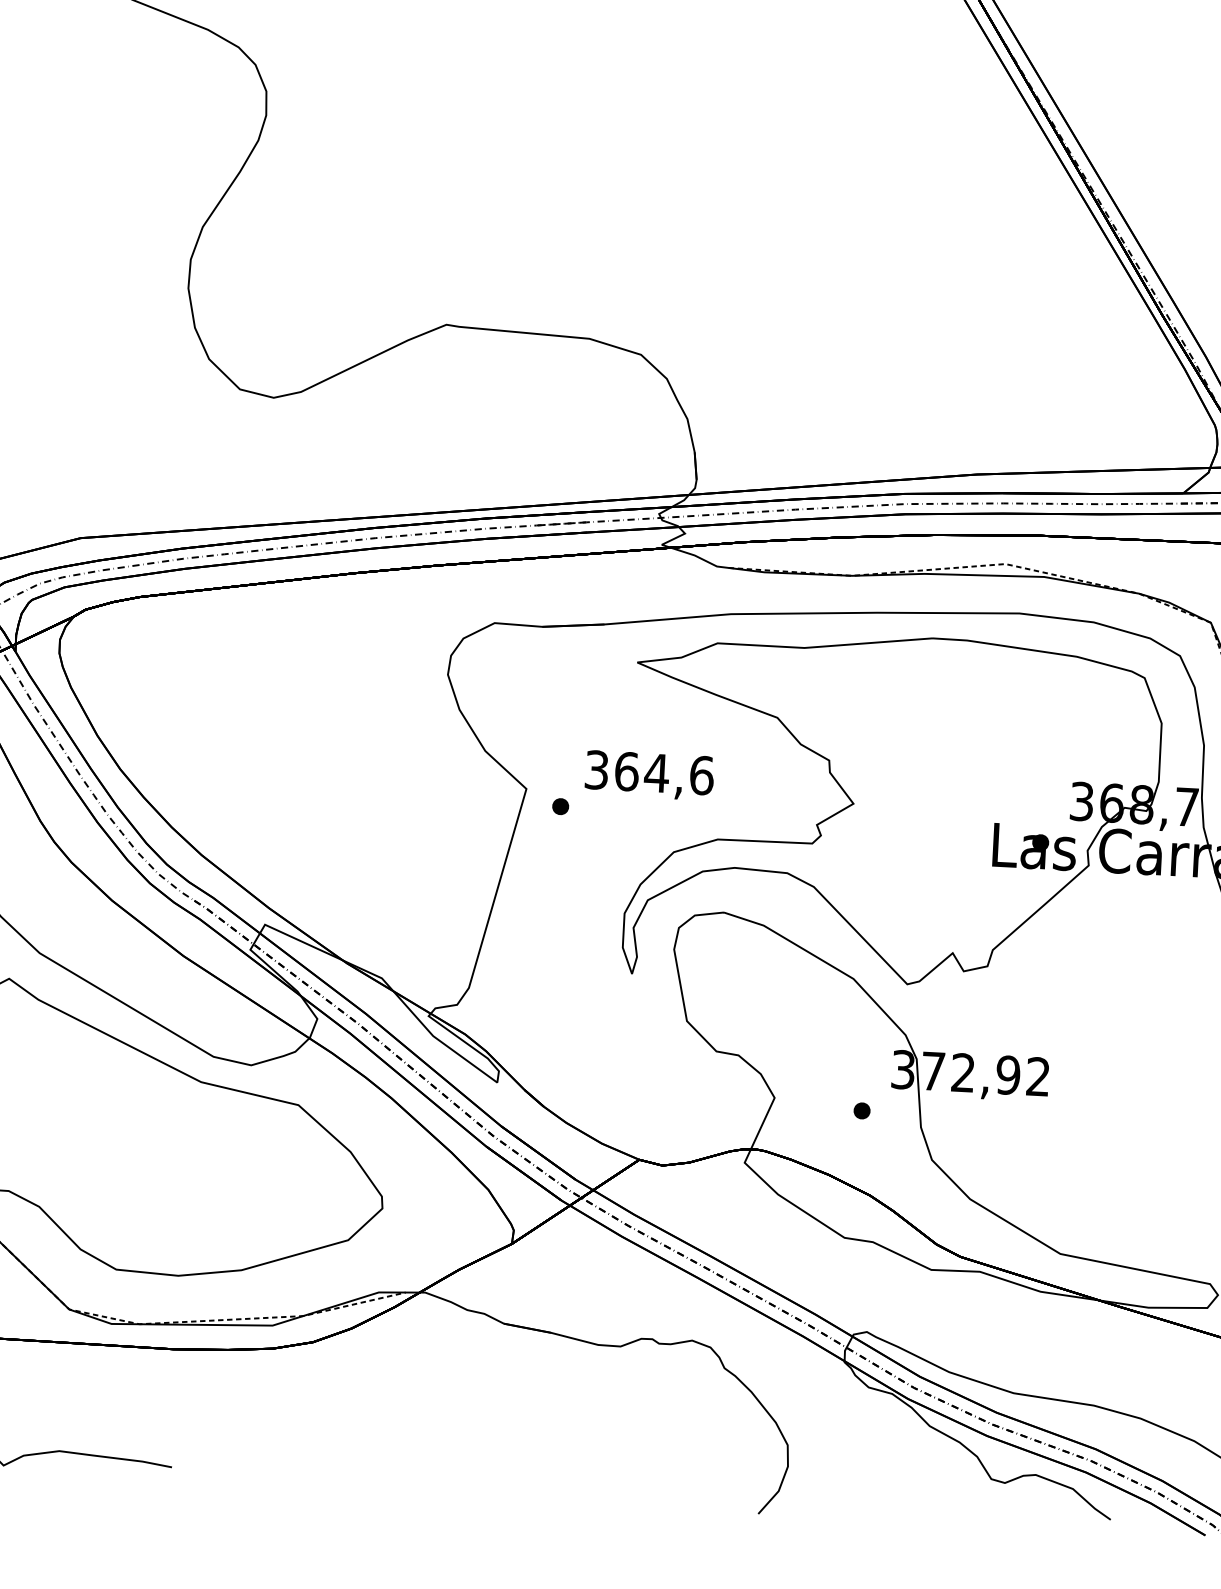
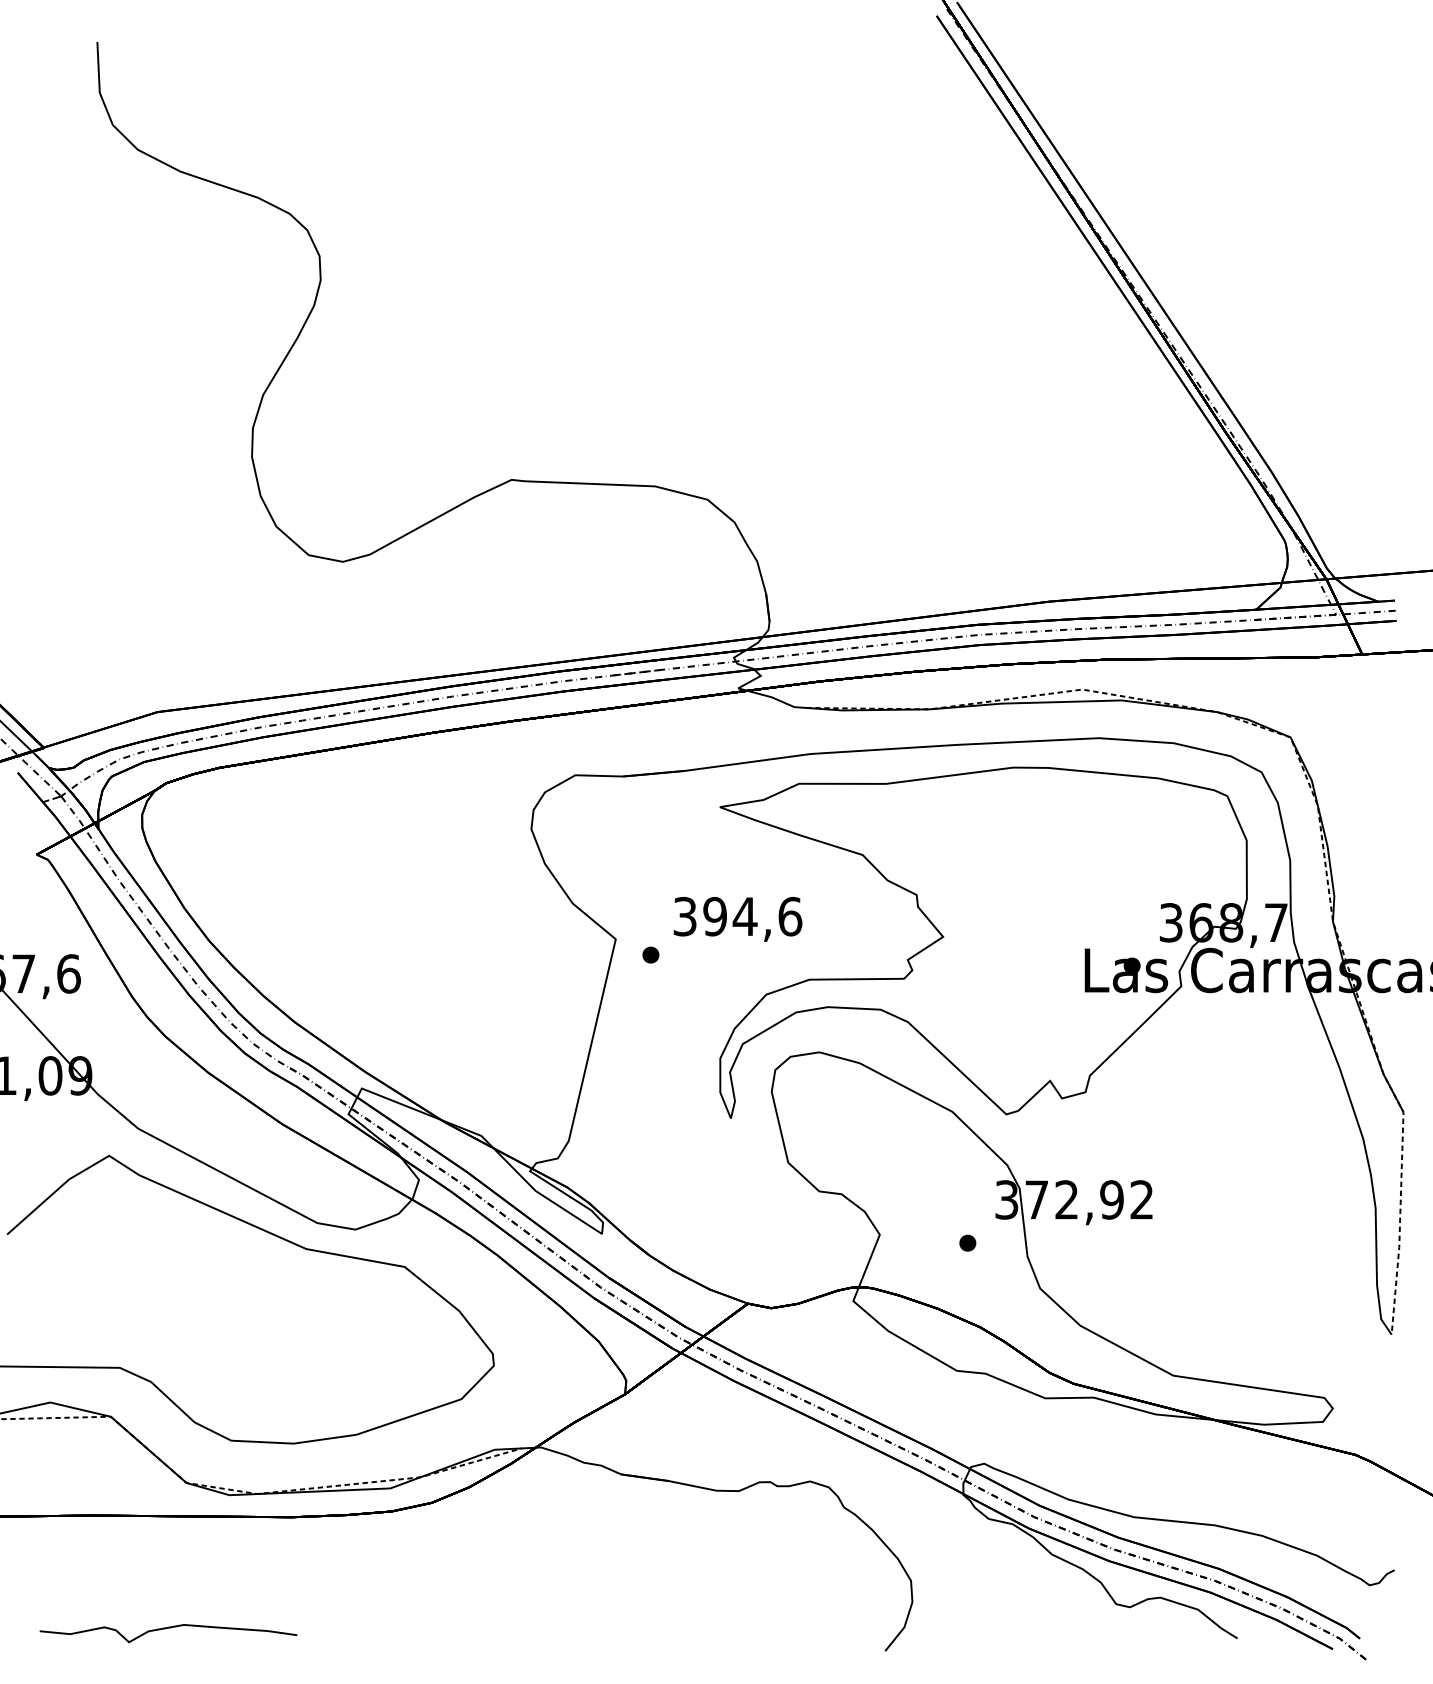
text: (627, 771) -> (715, 916), 364,6 -> 394,6

